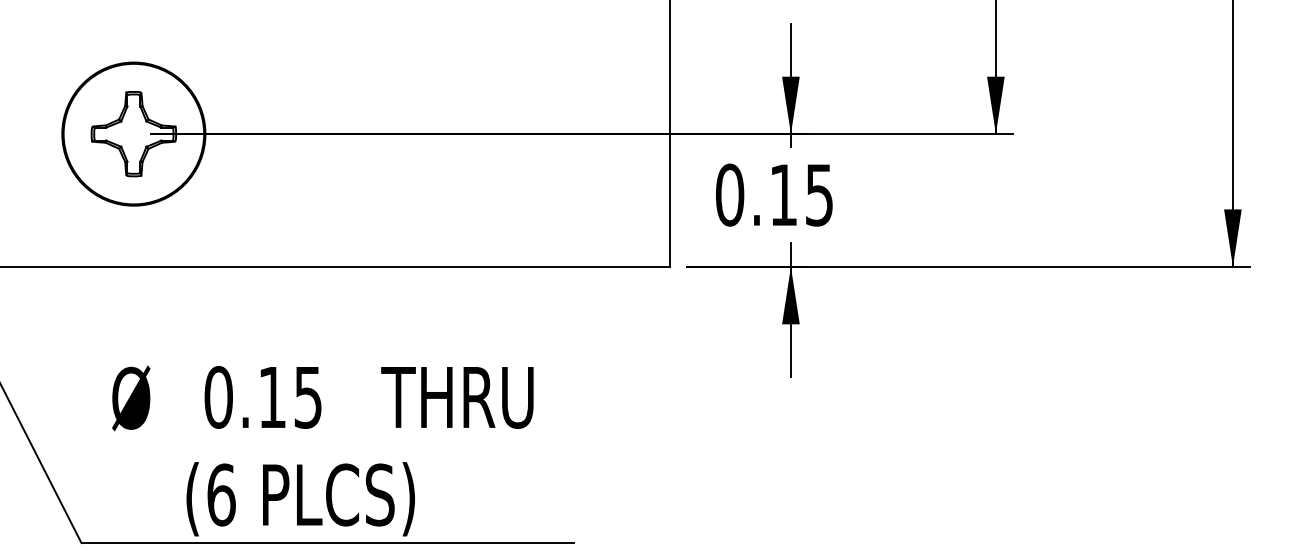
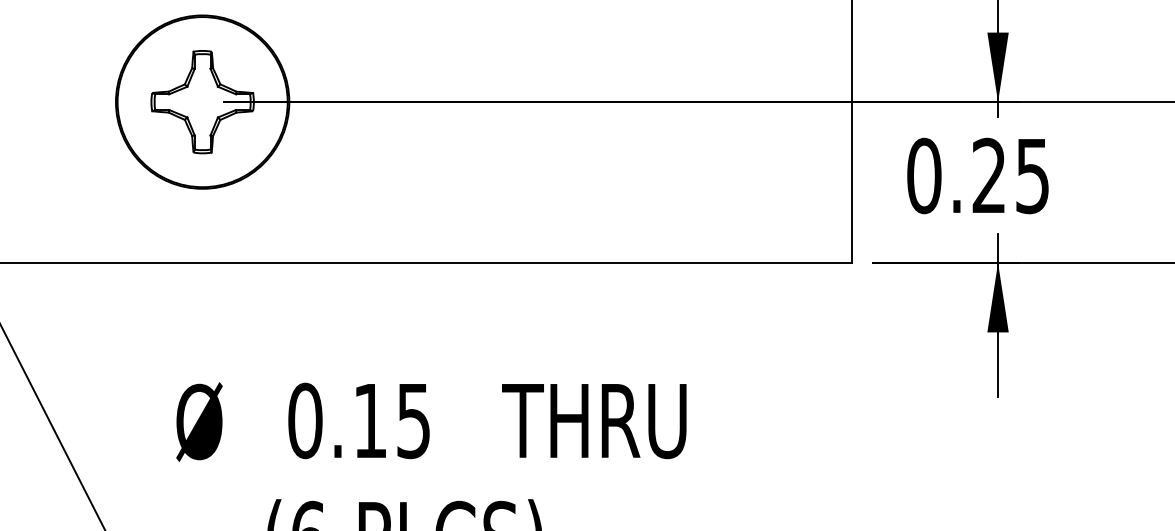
text: (783, 194) -> (989, 175), 0.15 -> 0.25

